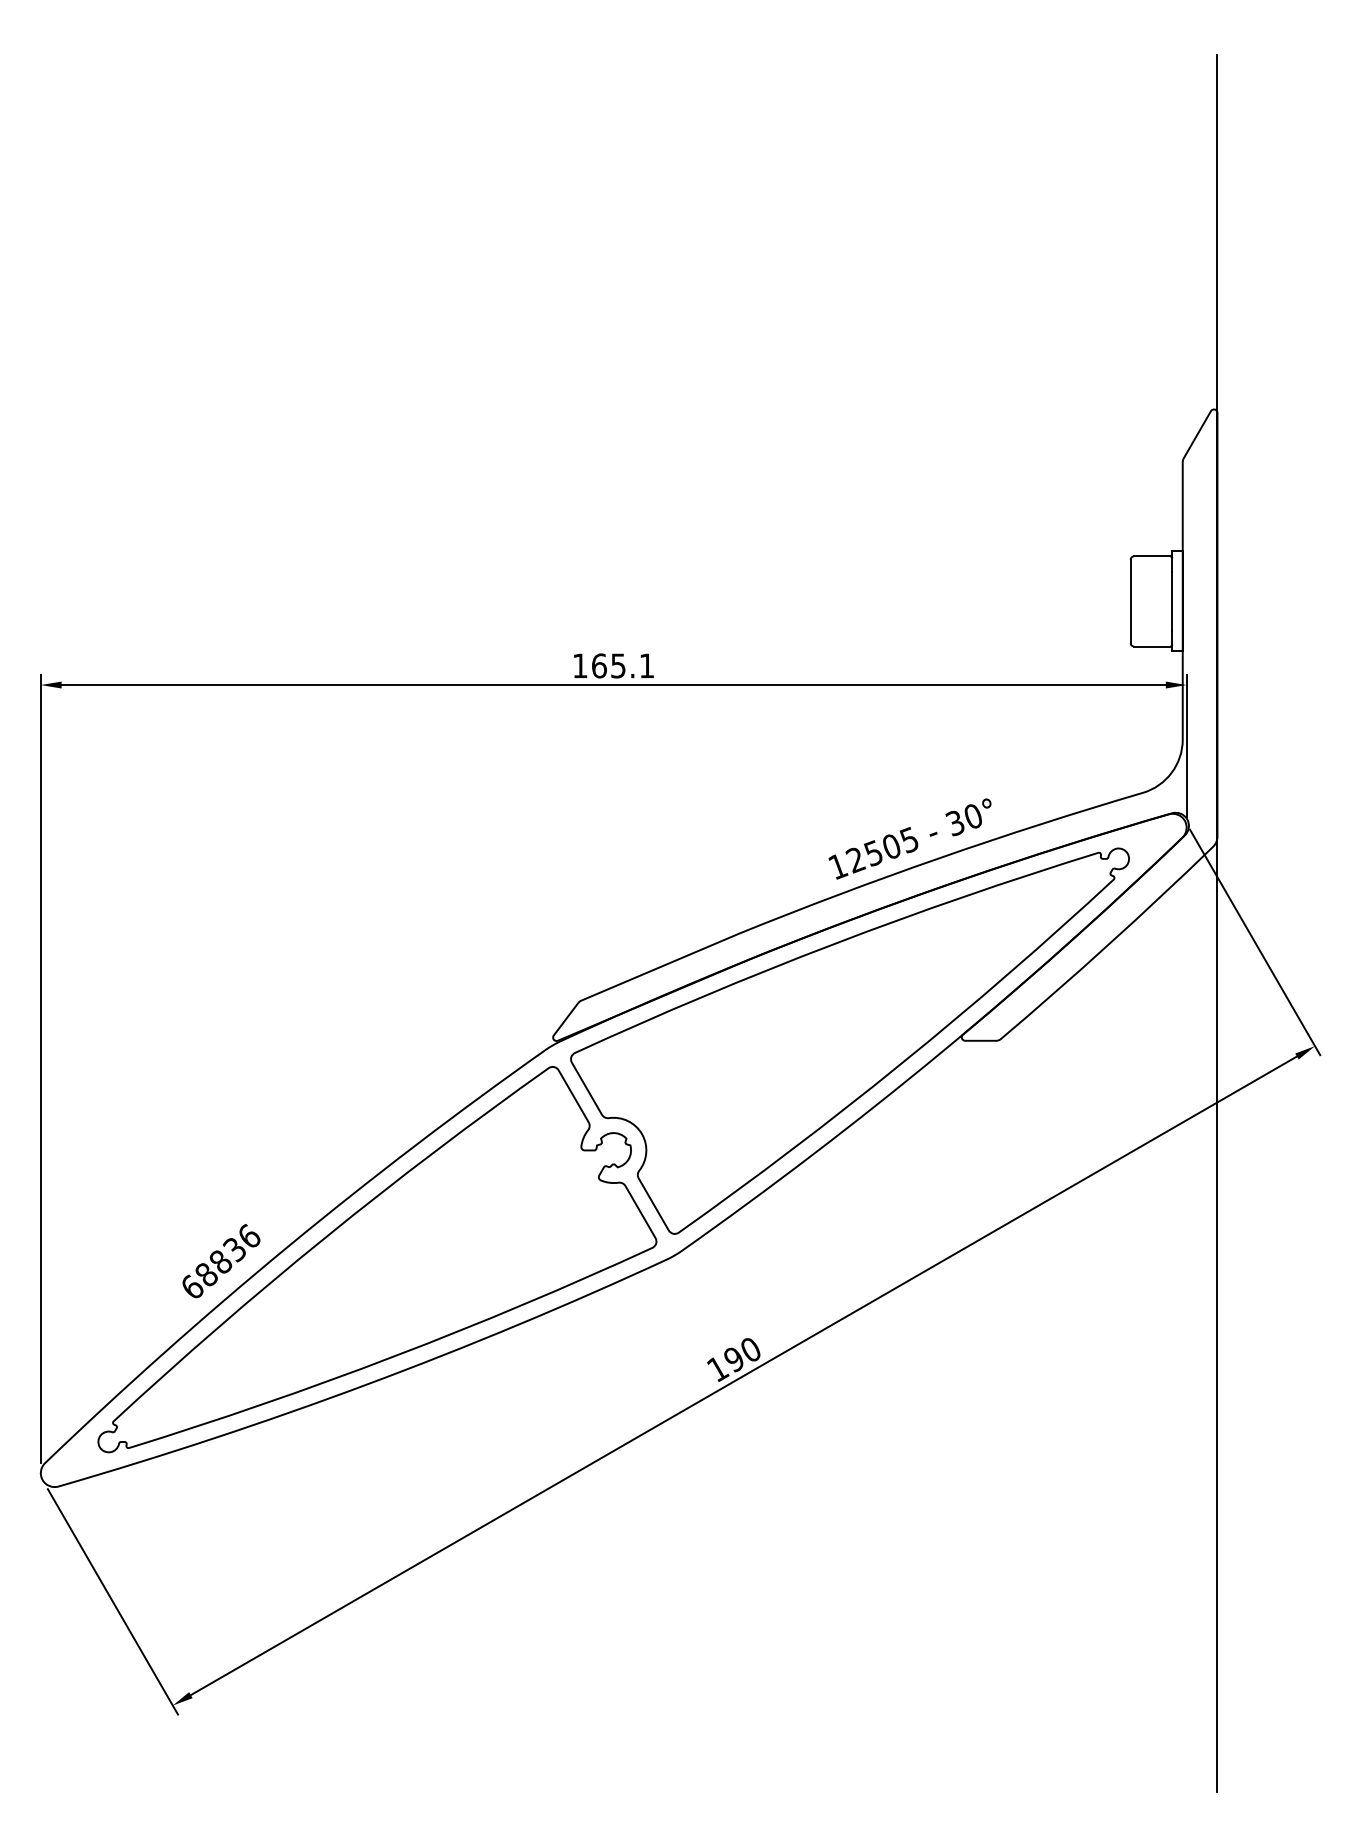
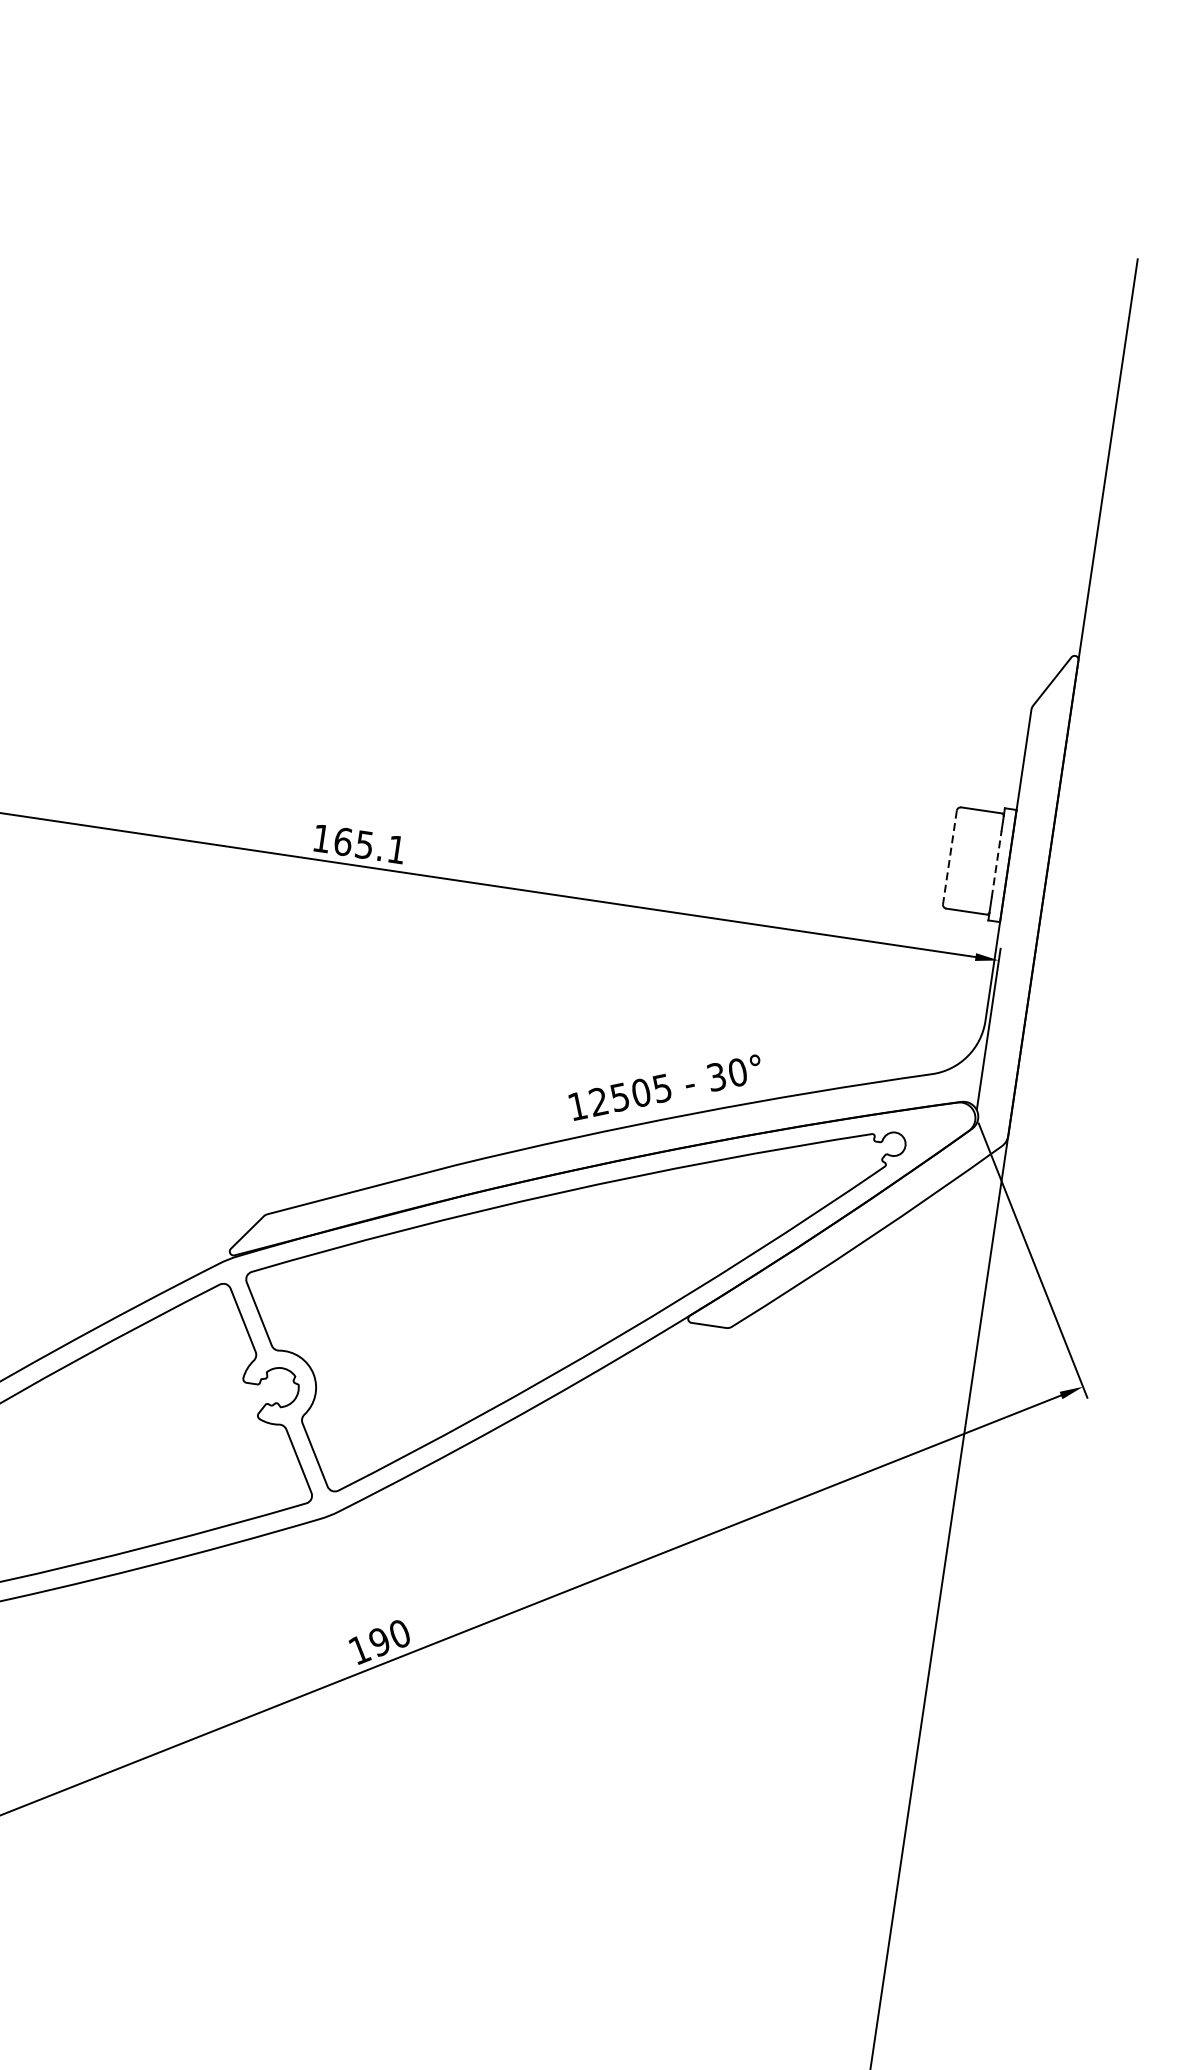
line: (1130, 601) -> (949, 857), solid -> dashed
line: (1172, 601) -> (996, 864), solid -> dashed

